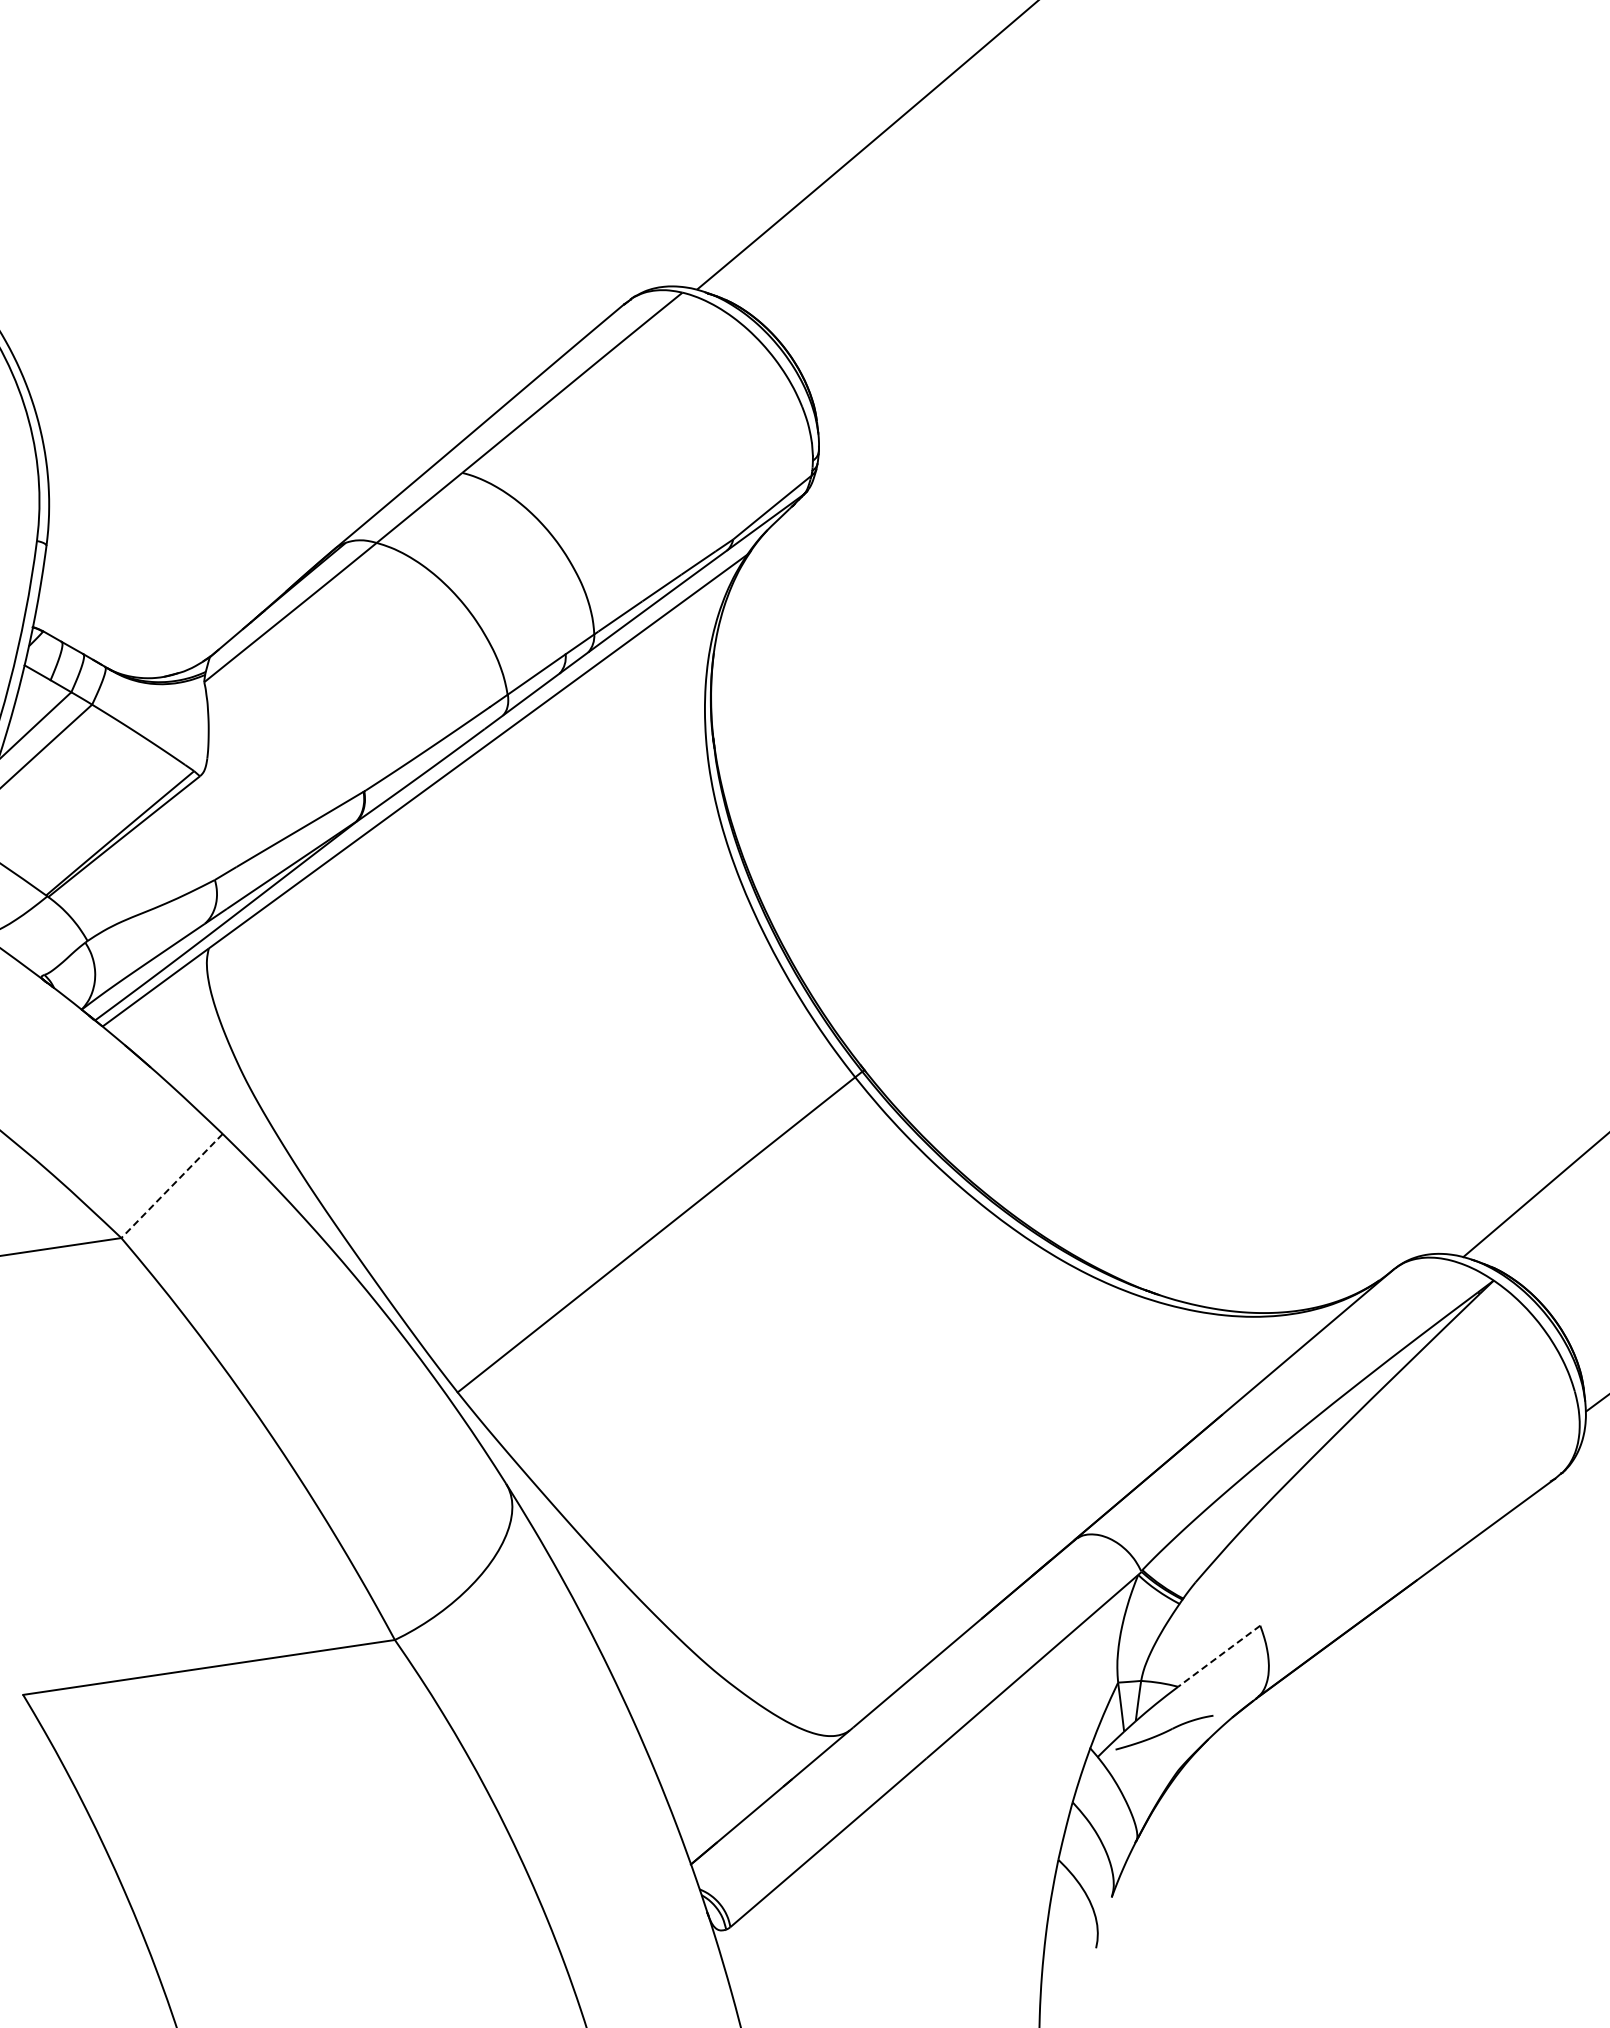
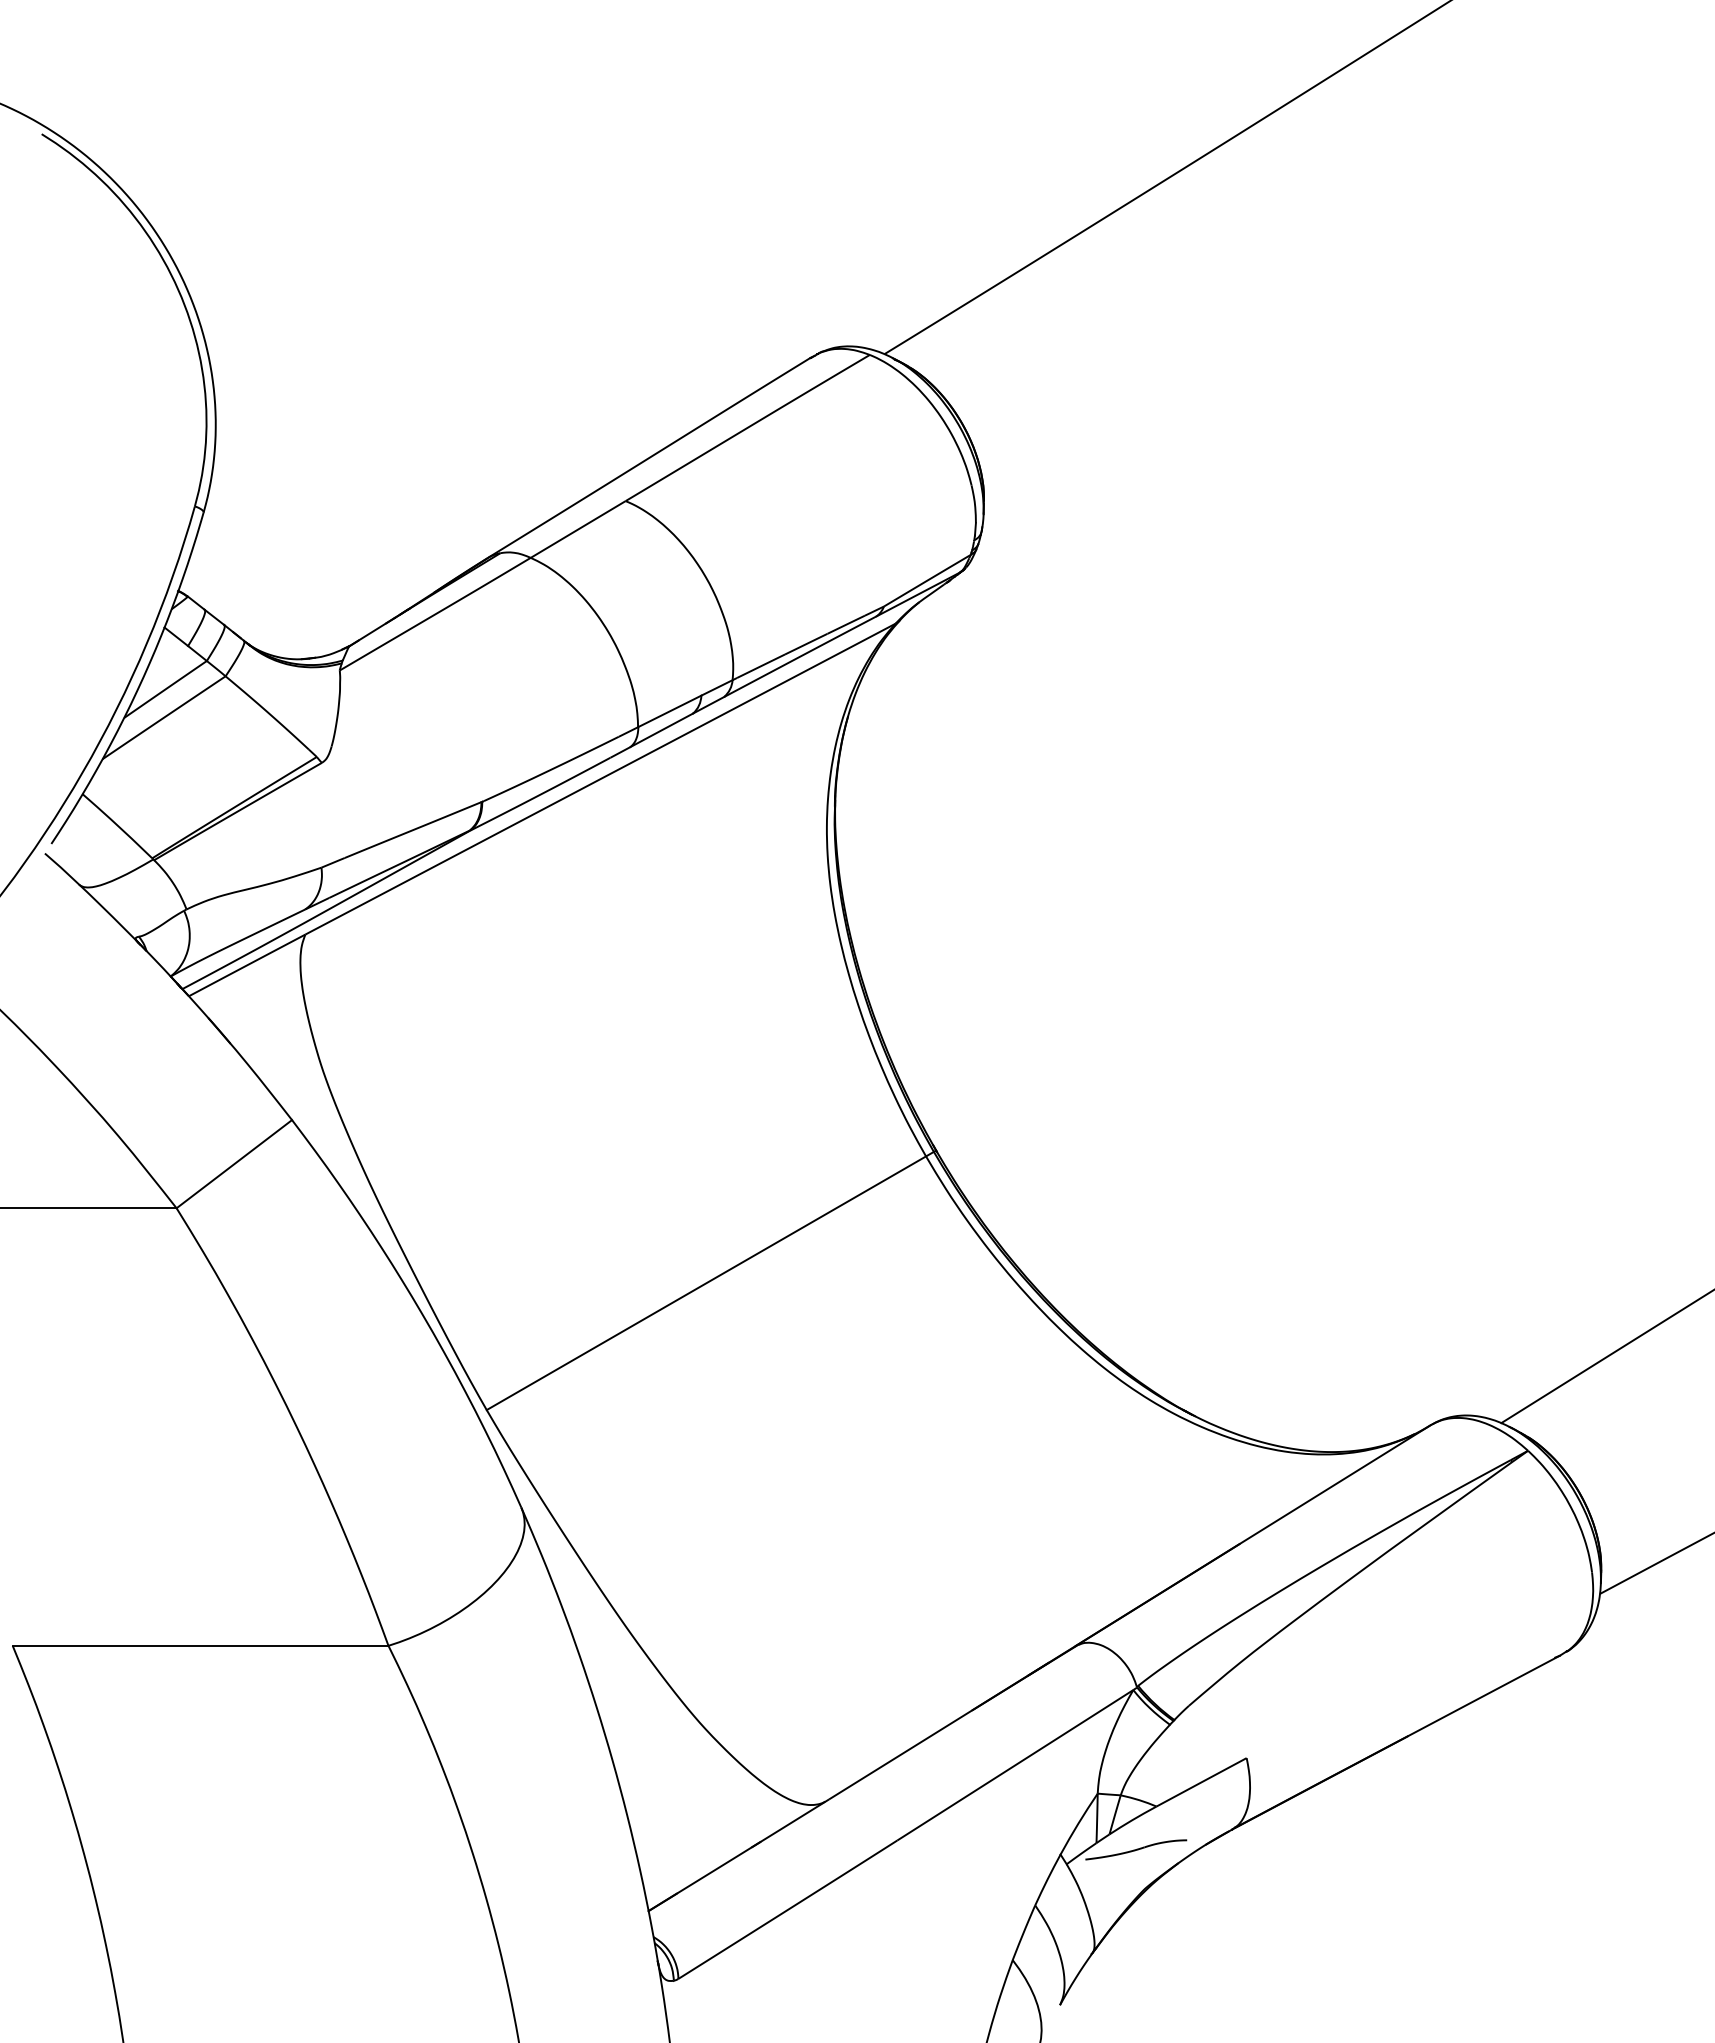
line: (172, 1186) -> (234, 1164), dashed -> solid
line: (1219, 1656) -> (1201, 1782), dashed -> solid

